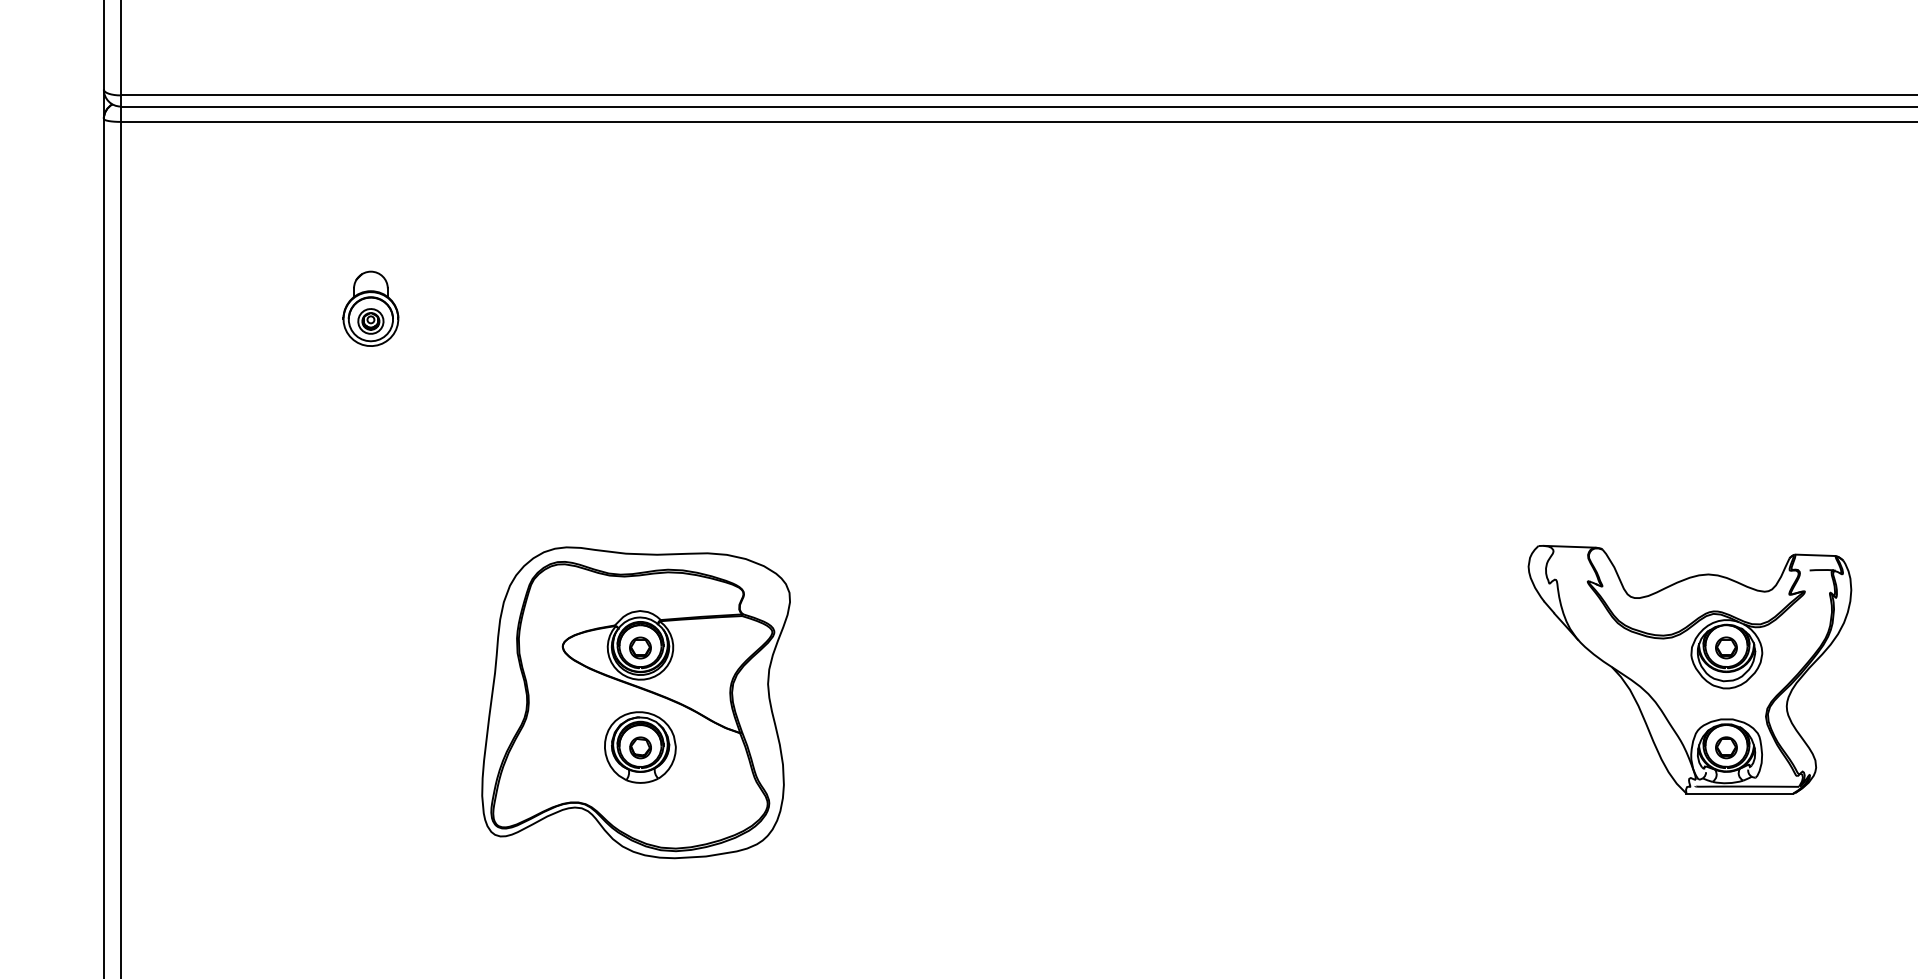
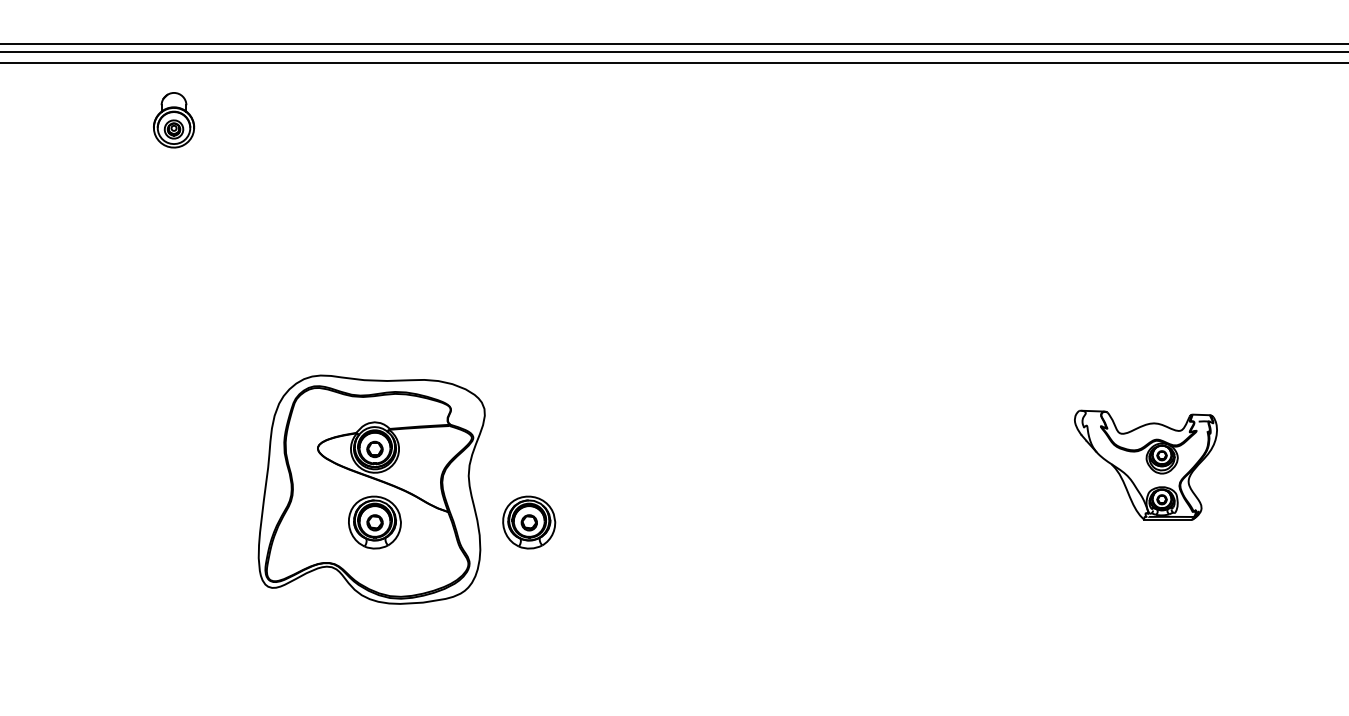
part: (370, 308) -> (173, 120), moved
part: (1689, 669) -> (1145, 465), size x0.6
part: (850, 747) -> (529, 522), added

